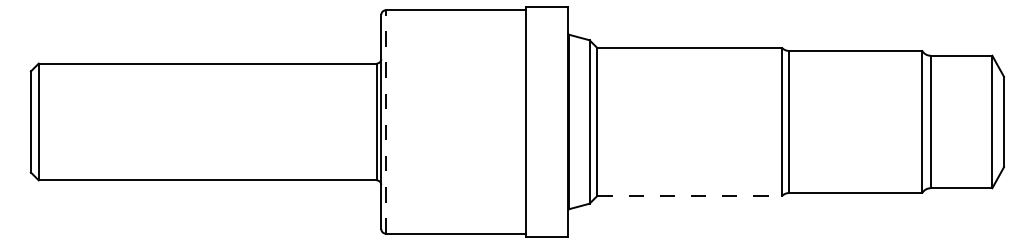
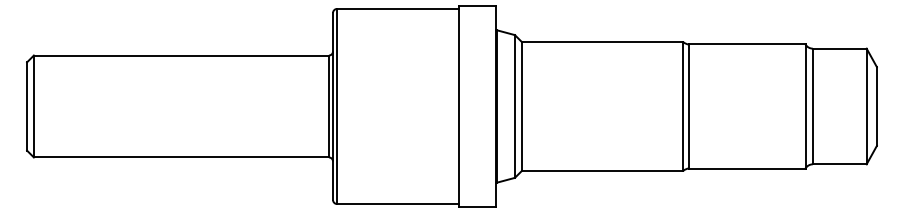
line: (386, 122) -> (337, 106), dashed -> solid
line: (689, 196) -> (602, 171), dashed -> solid

